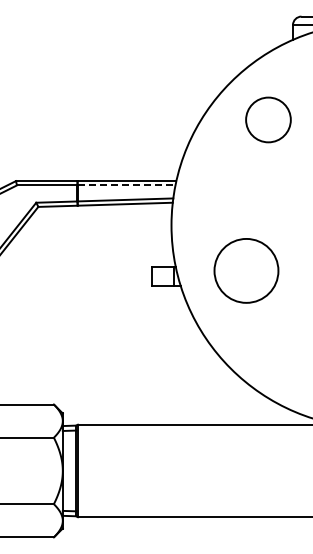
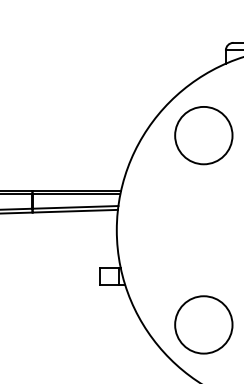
circle: (268, 119) -> (203, 135), size x1.43
line: (126, 185) -> (76, 194), dashed -> solid
circle: (246, 270) -> (203, 324), moved

